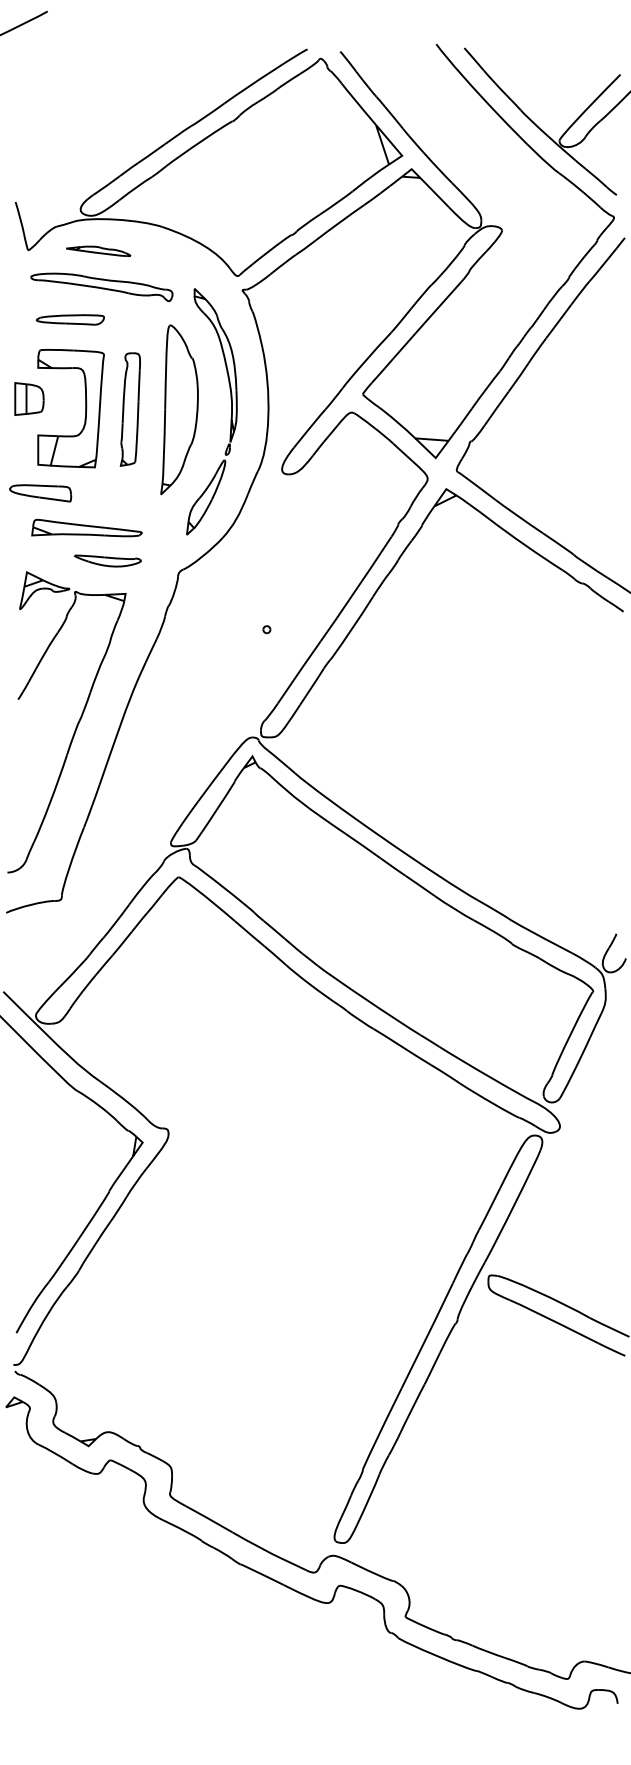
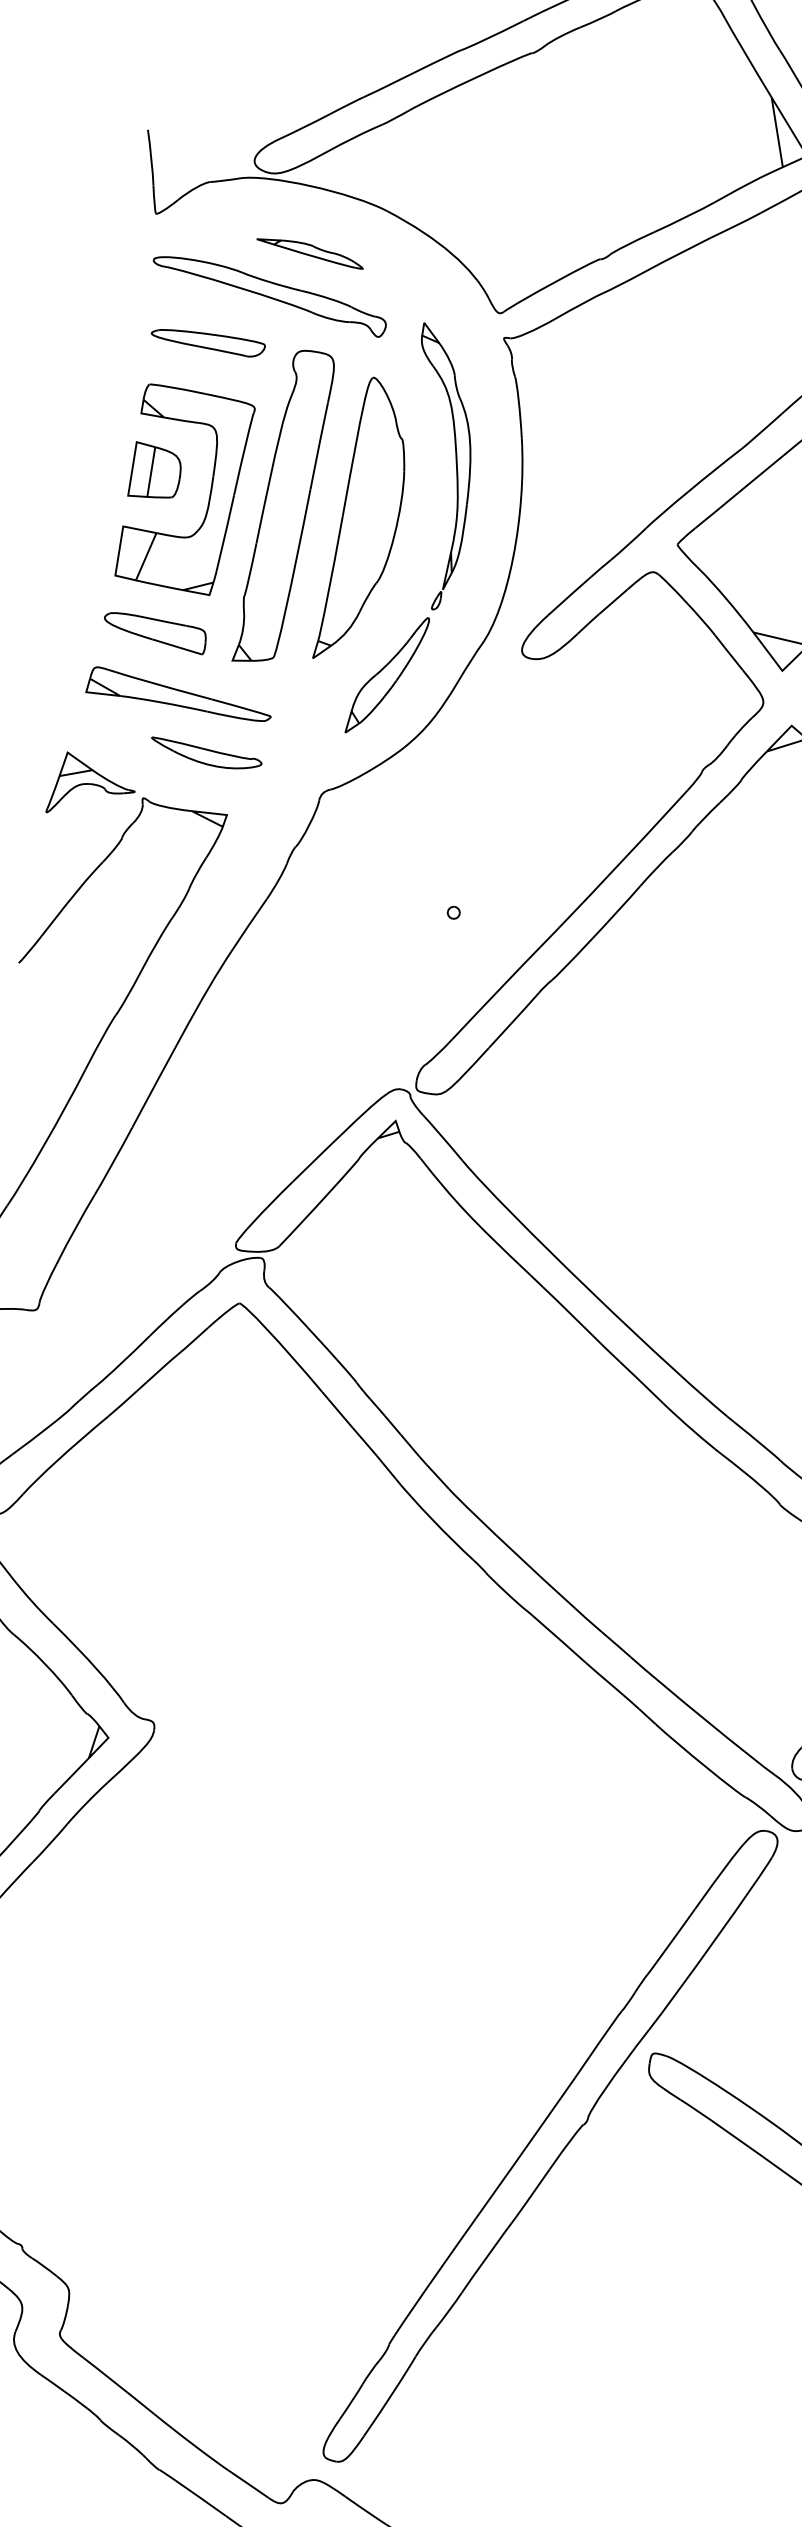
part: (98, 250) -> (310, 251), moved
part: (29, 398) -> (156, 471), moved
part: (130, 409) -> (284, 507), size x1.67
part: (40, 493) -> (154, 632), moved

